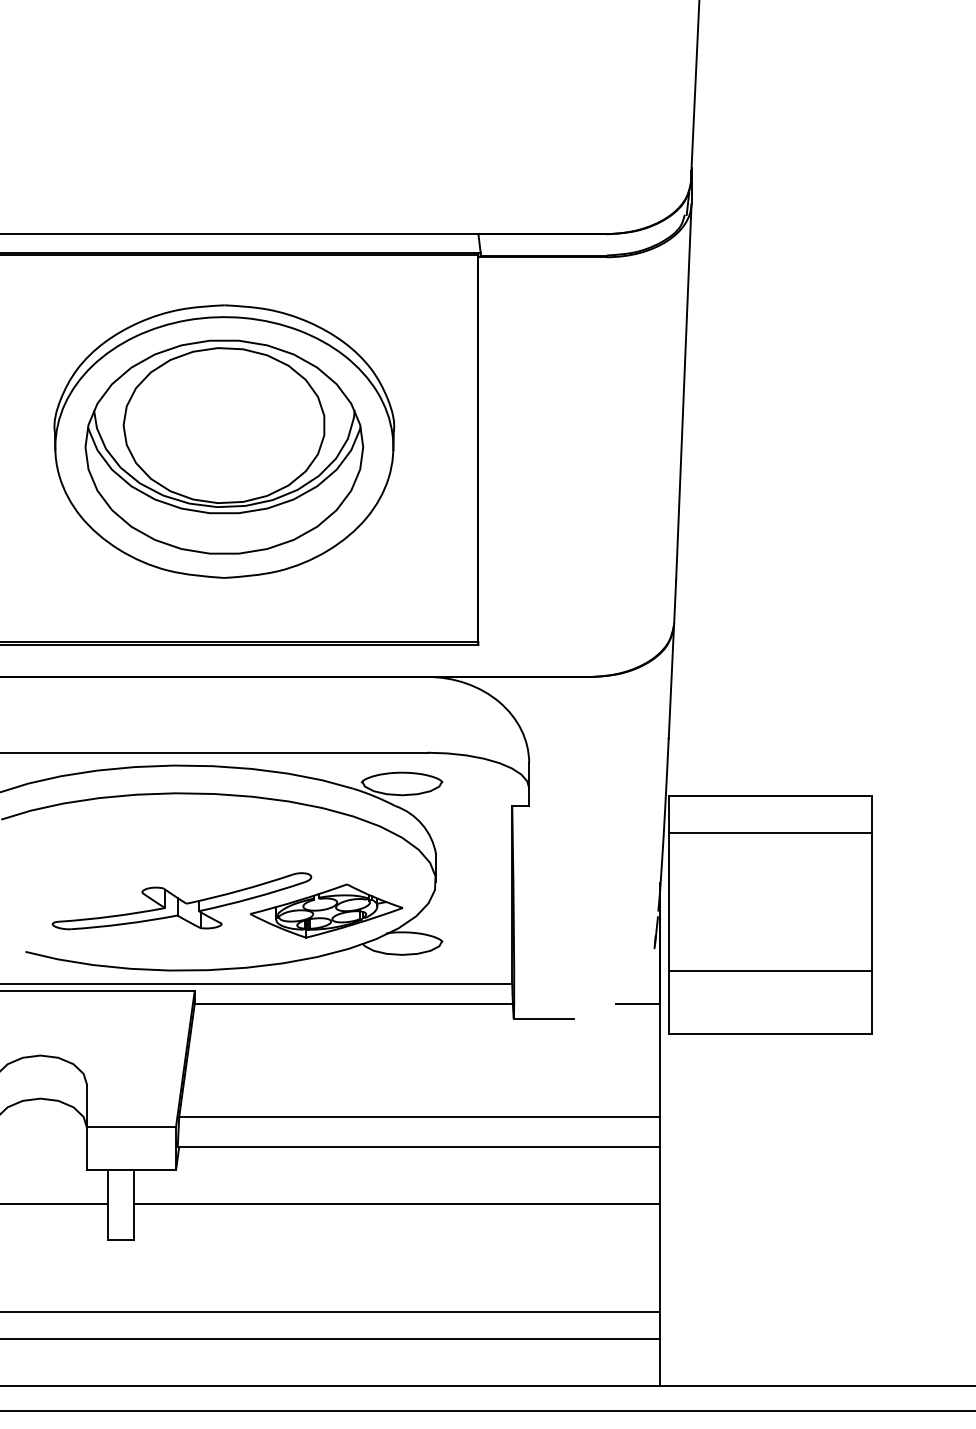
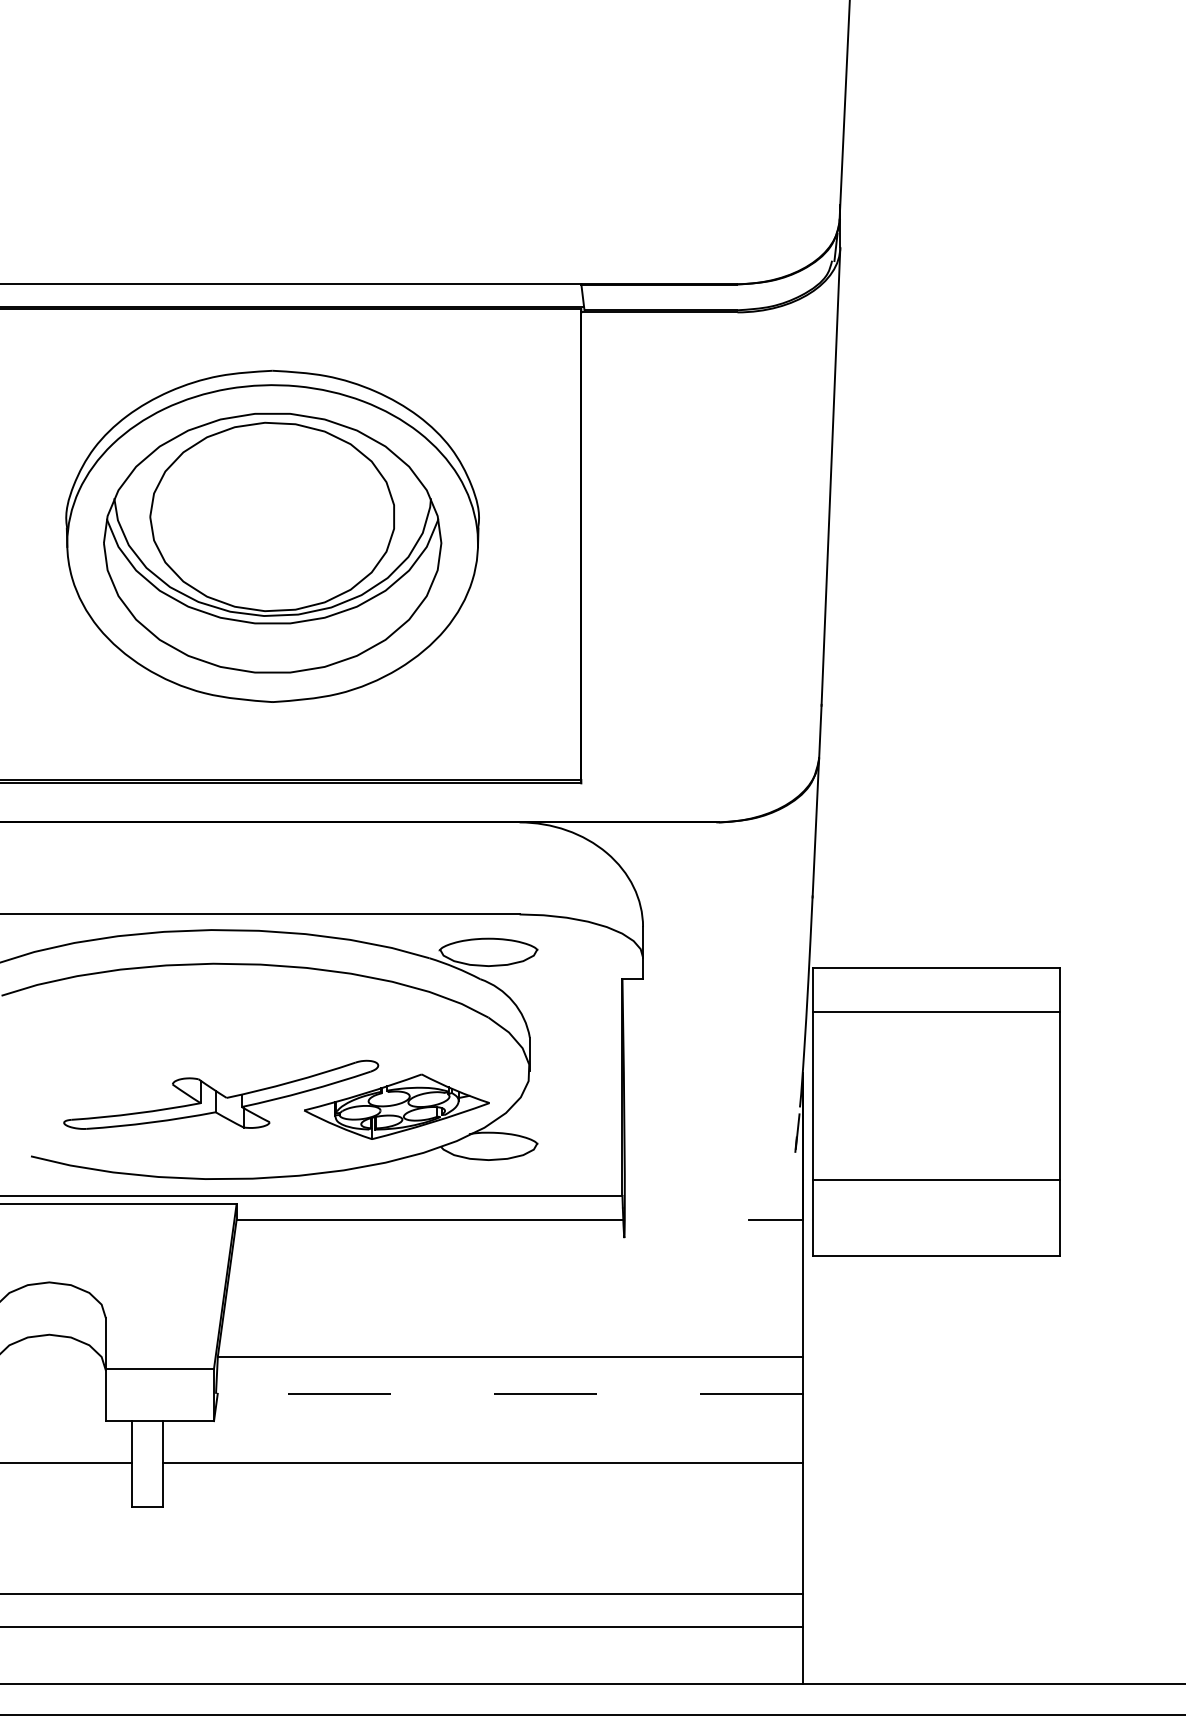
line: (543, 1019) -> (660, 1238), removed
line: (418, 1146) -> (508, 1393), solid -> dashed

